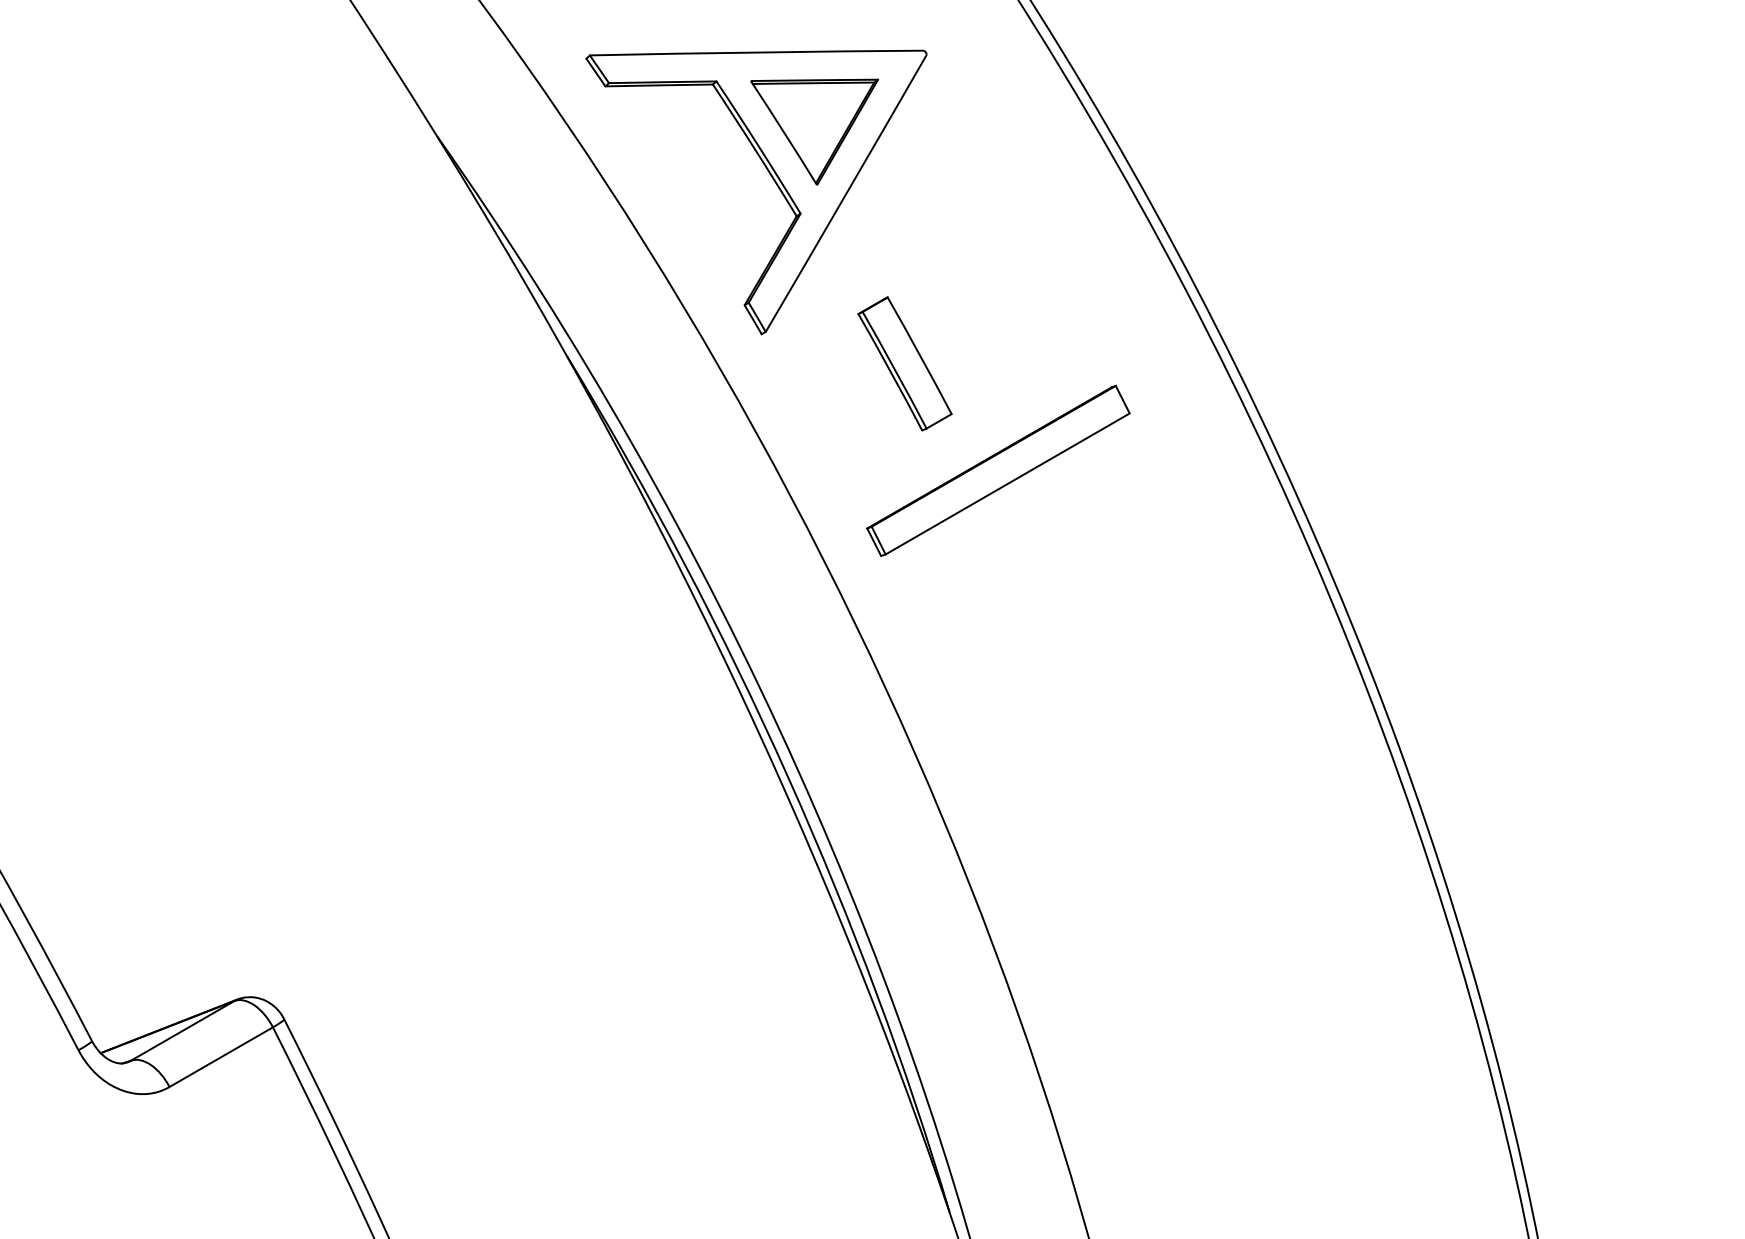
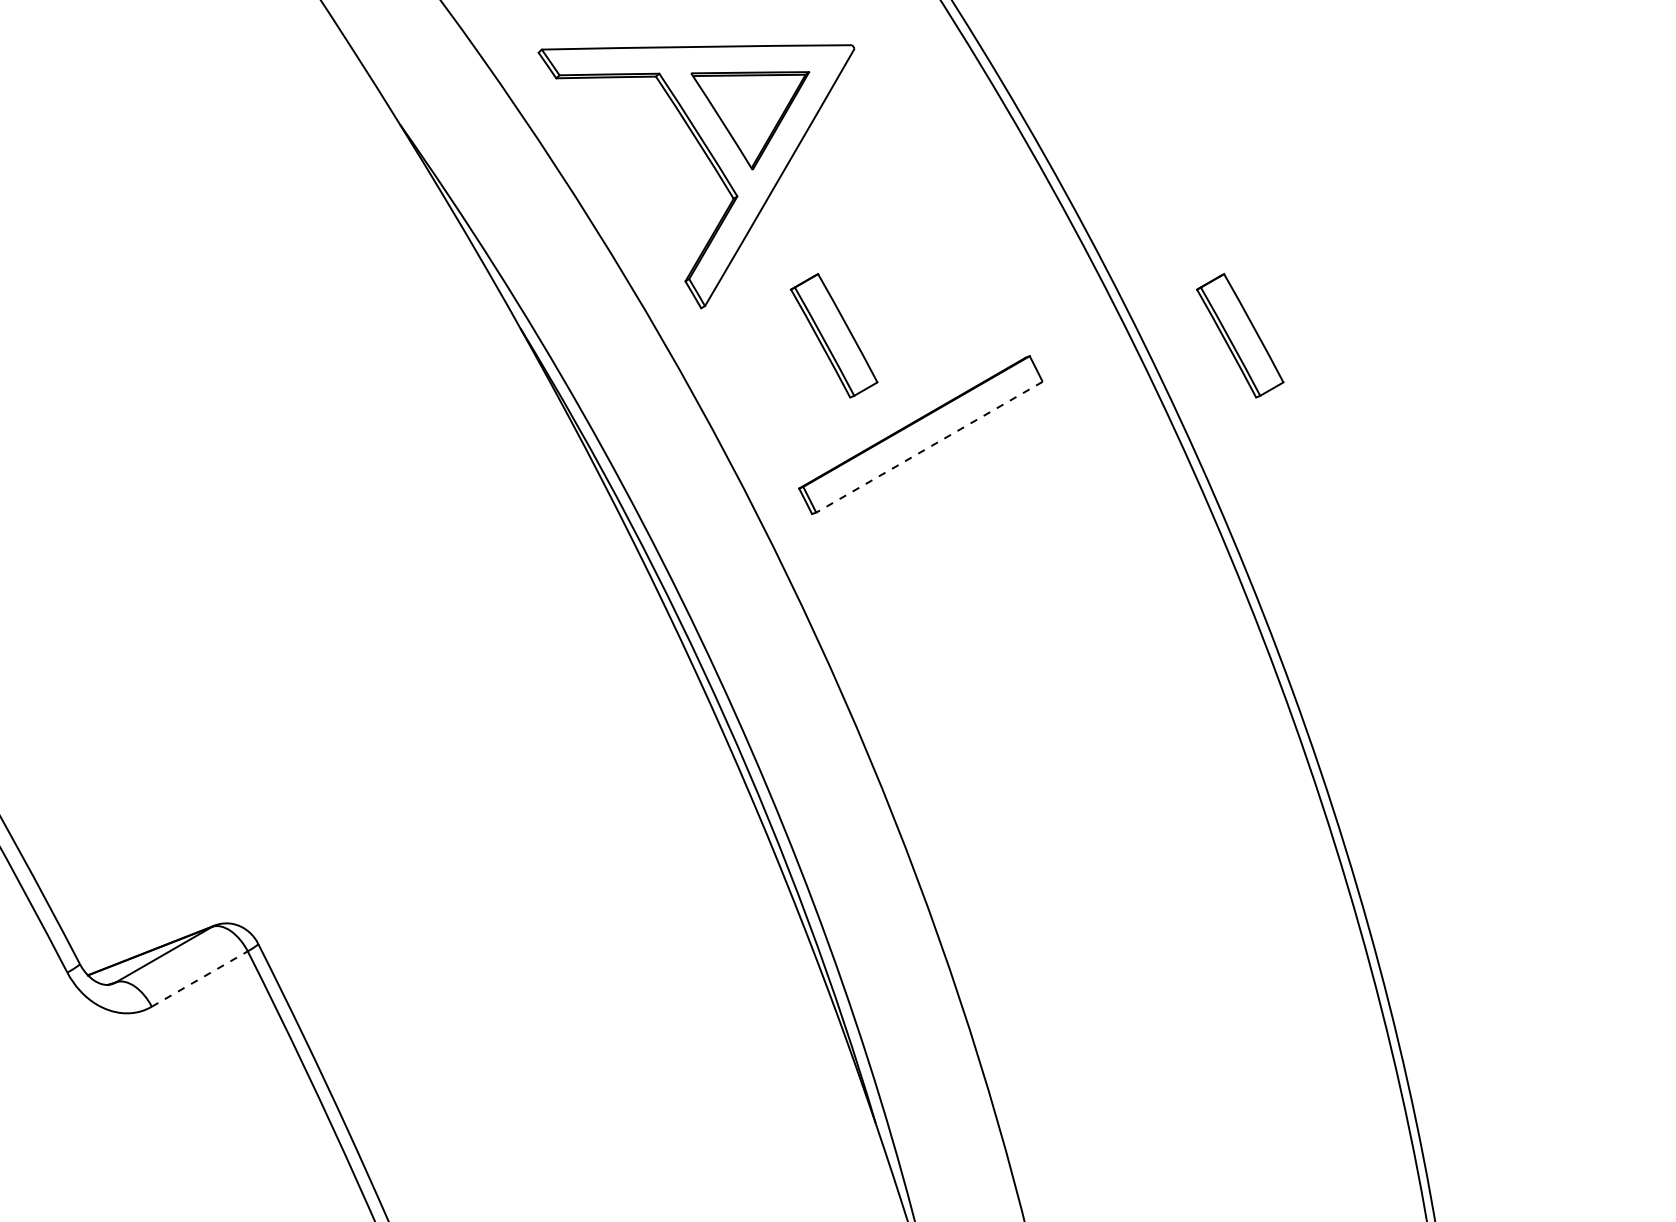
part: (1341, 363) -> (1239, 335), added
line: (1007, 484) -> (929, 447), solid -> dashed
line: (221, 1056) -> (200, 978), solid -> dashed

